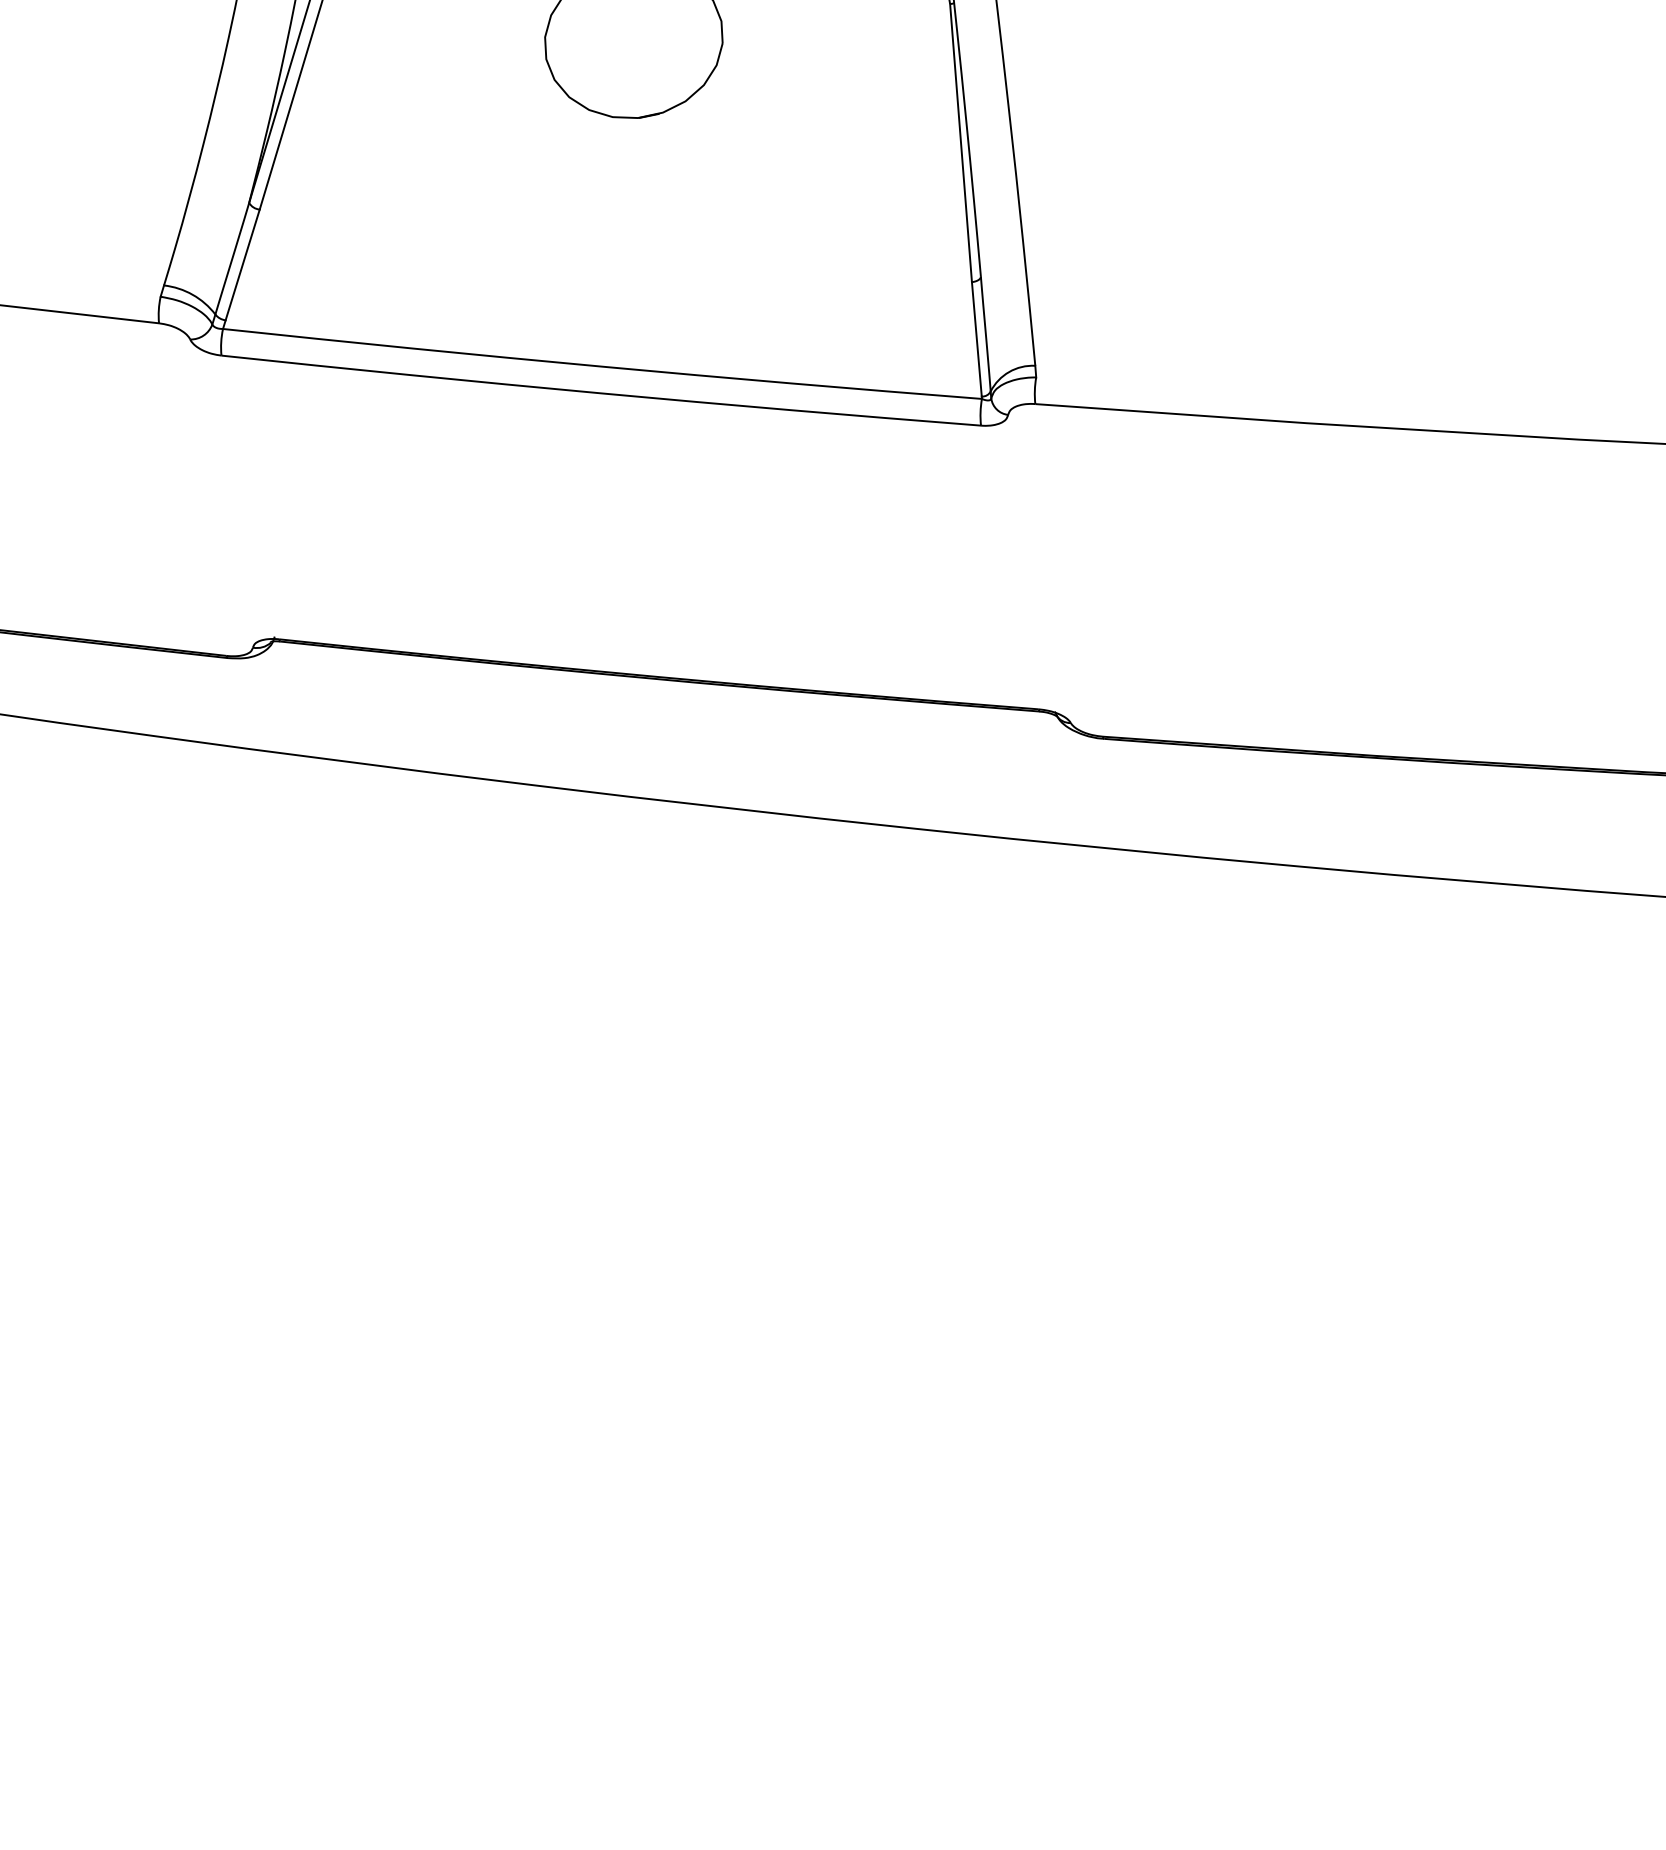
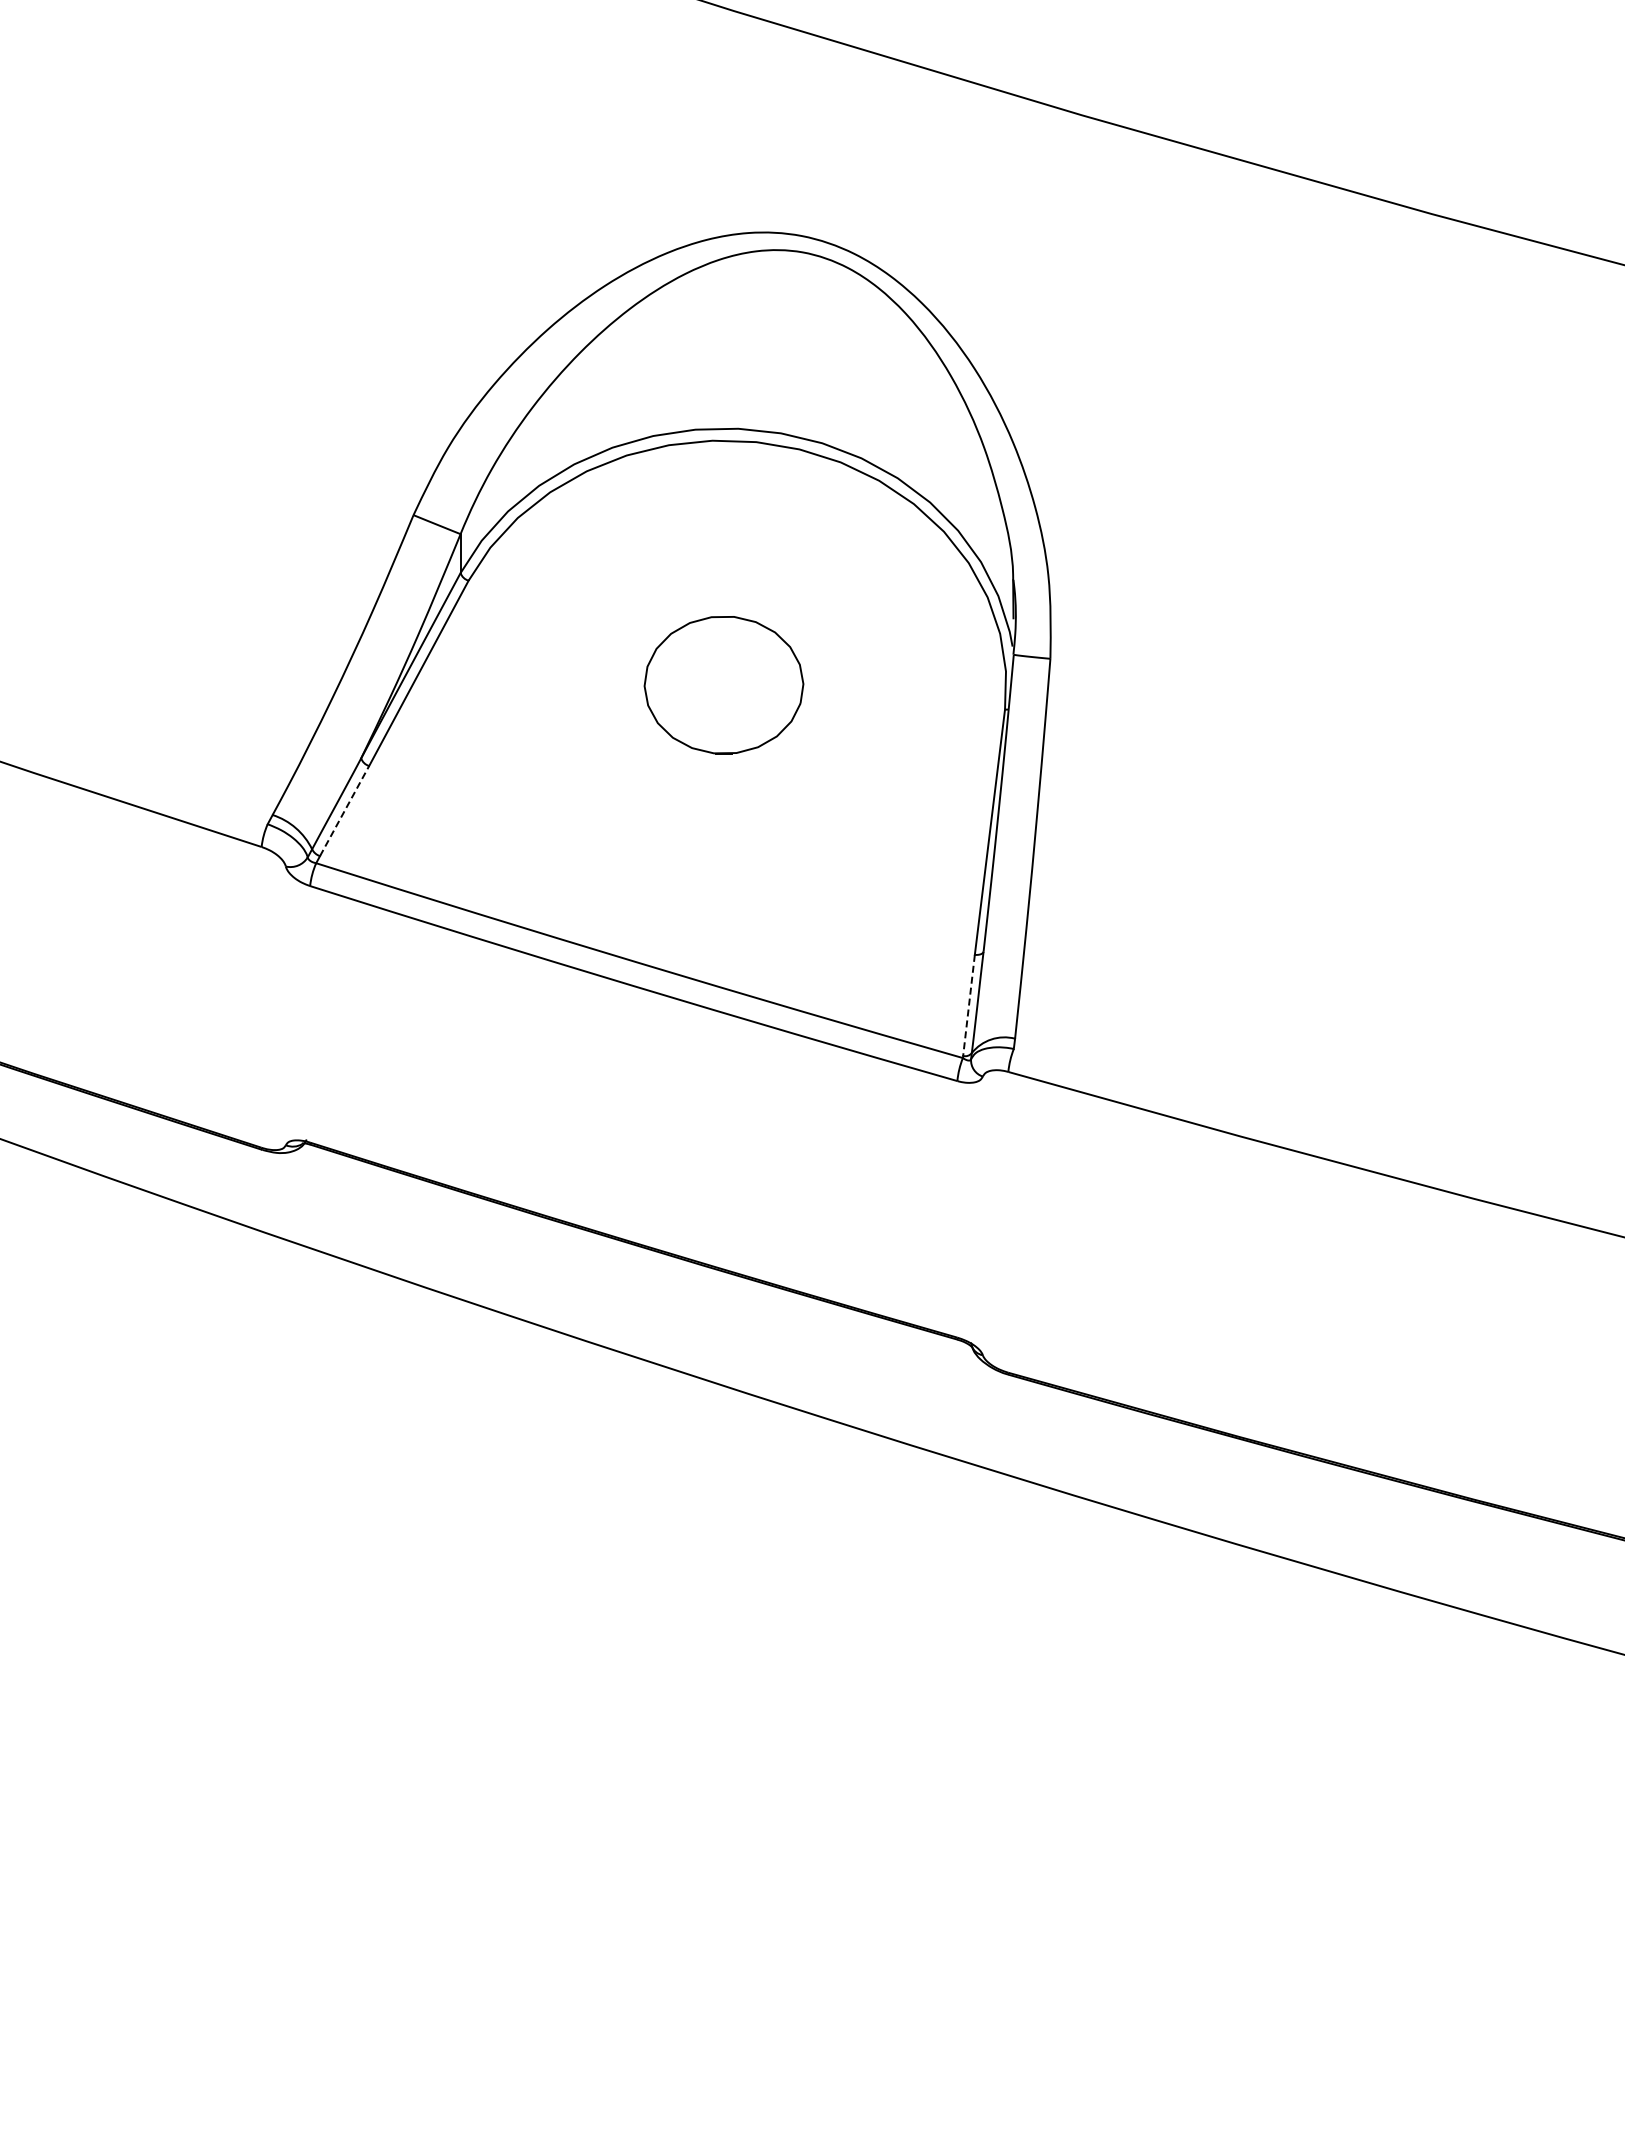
line: (242, 264) -> (344, 810), solid -> dashed
line: (977, 339) -> (969, 1005), solid -> dashed

